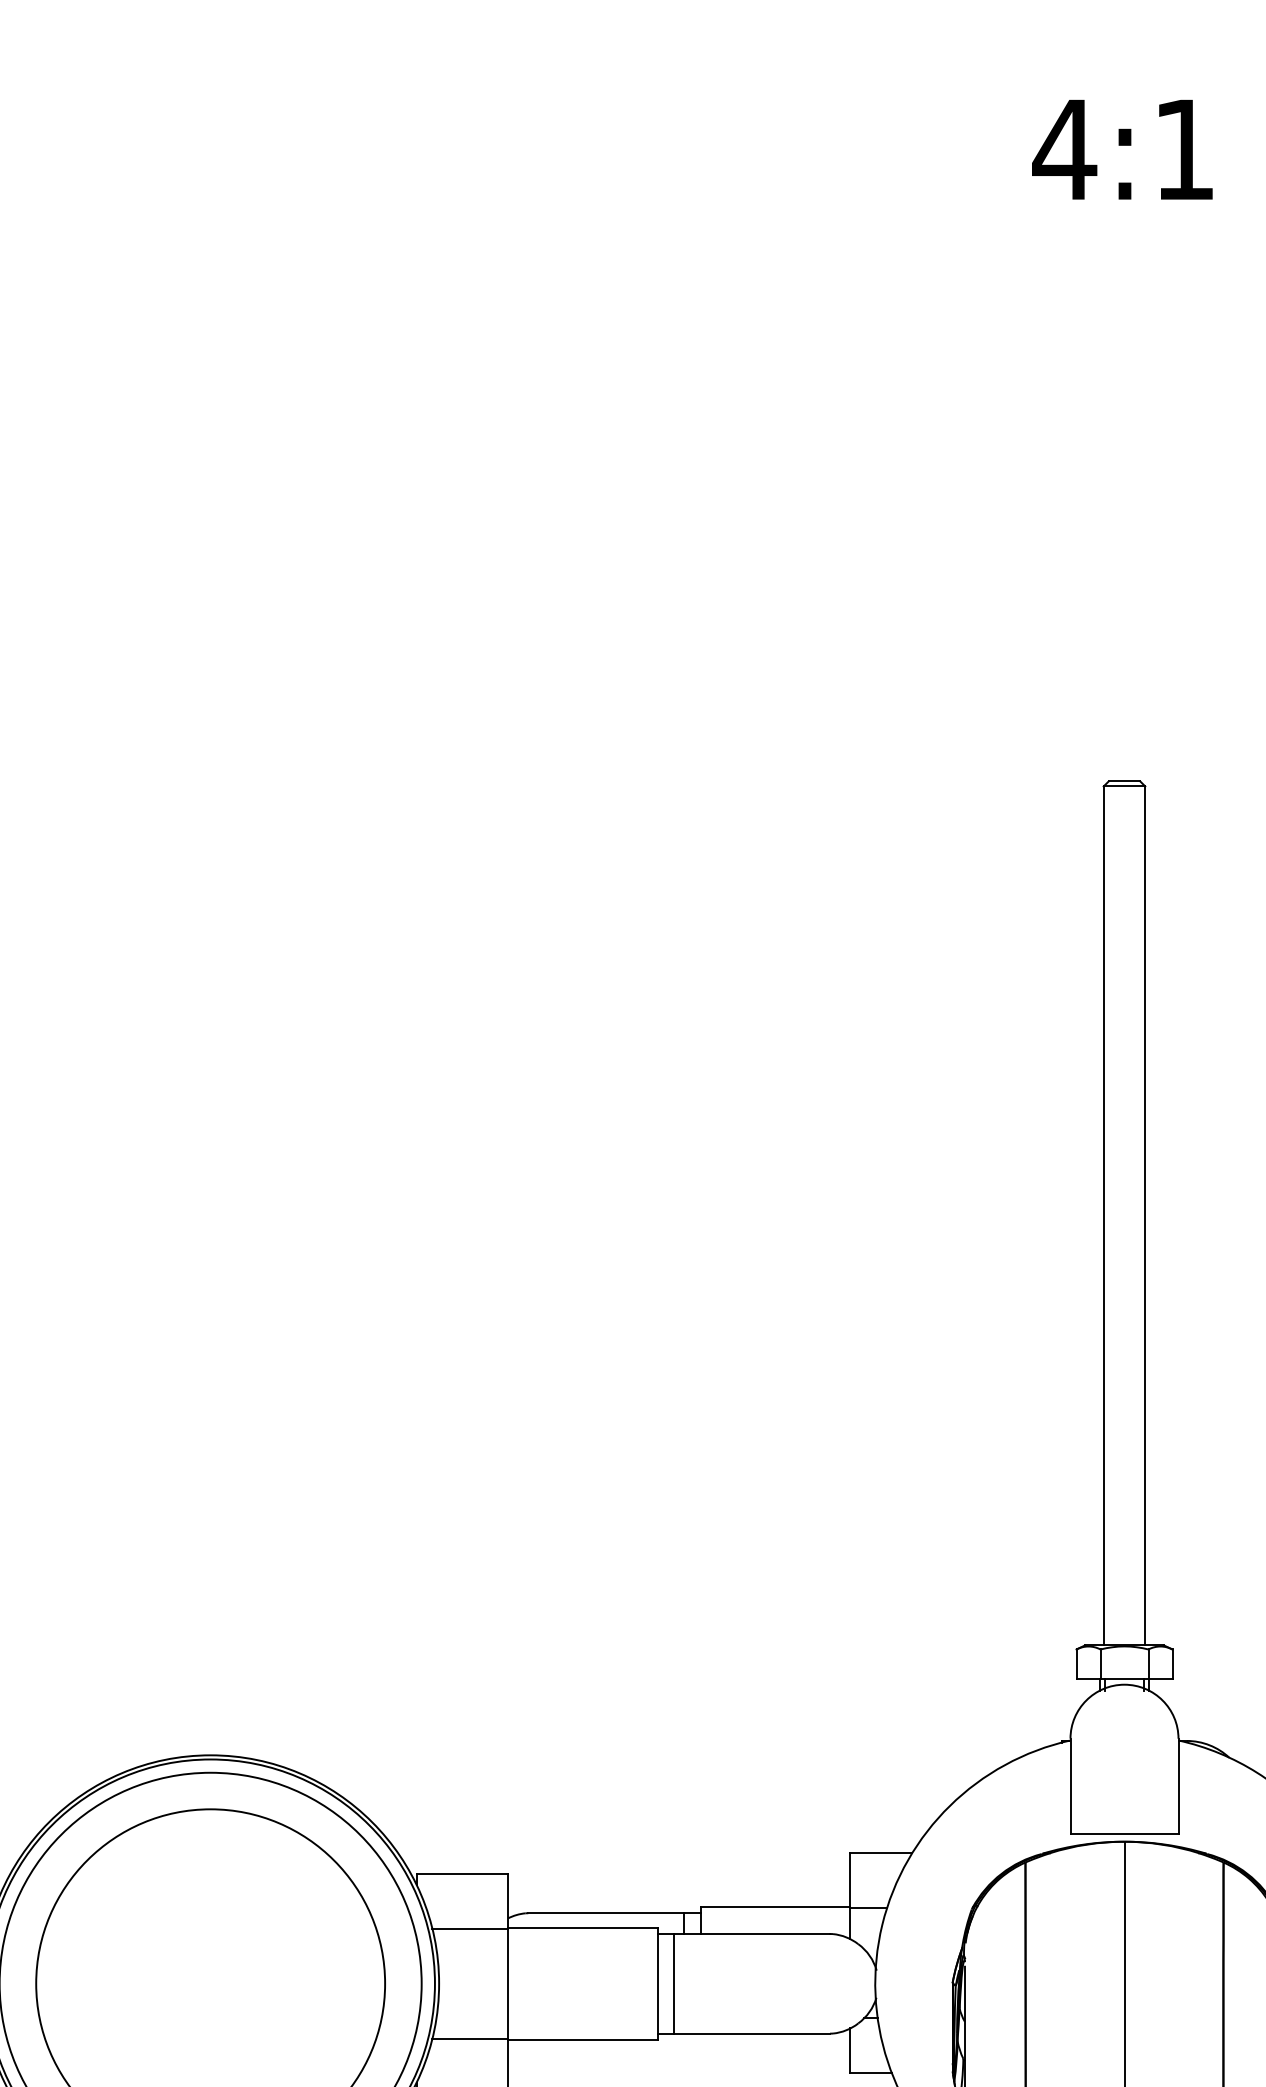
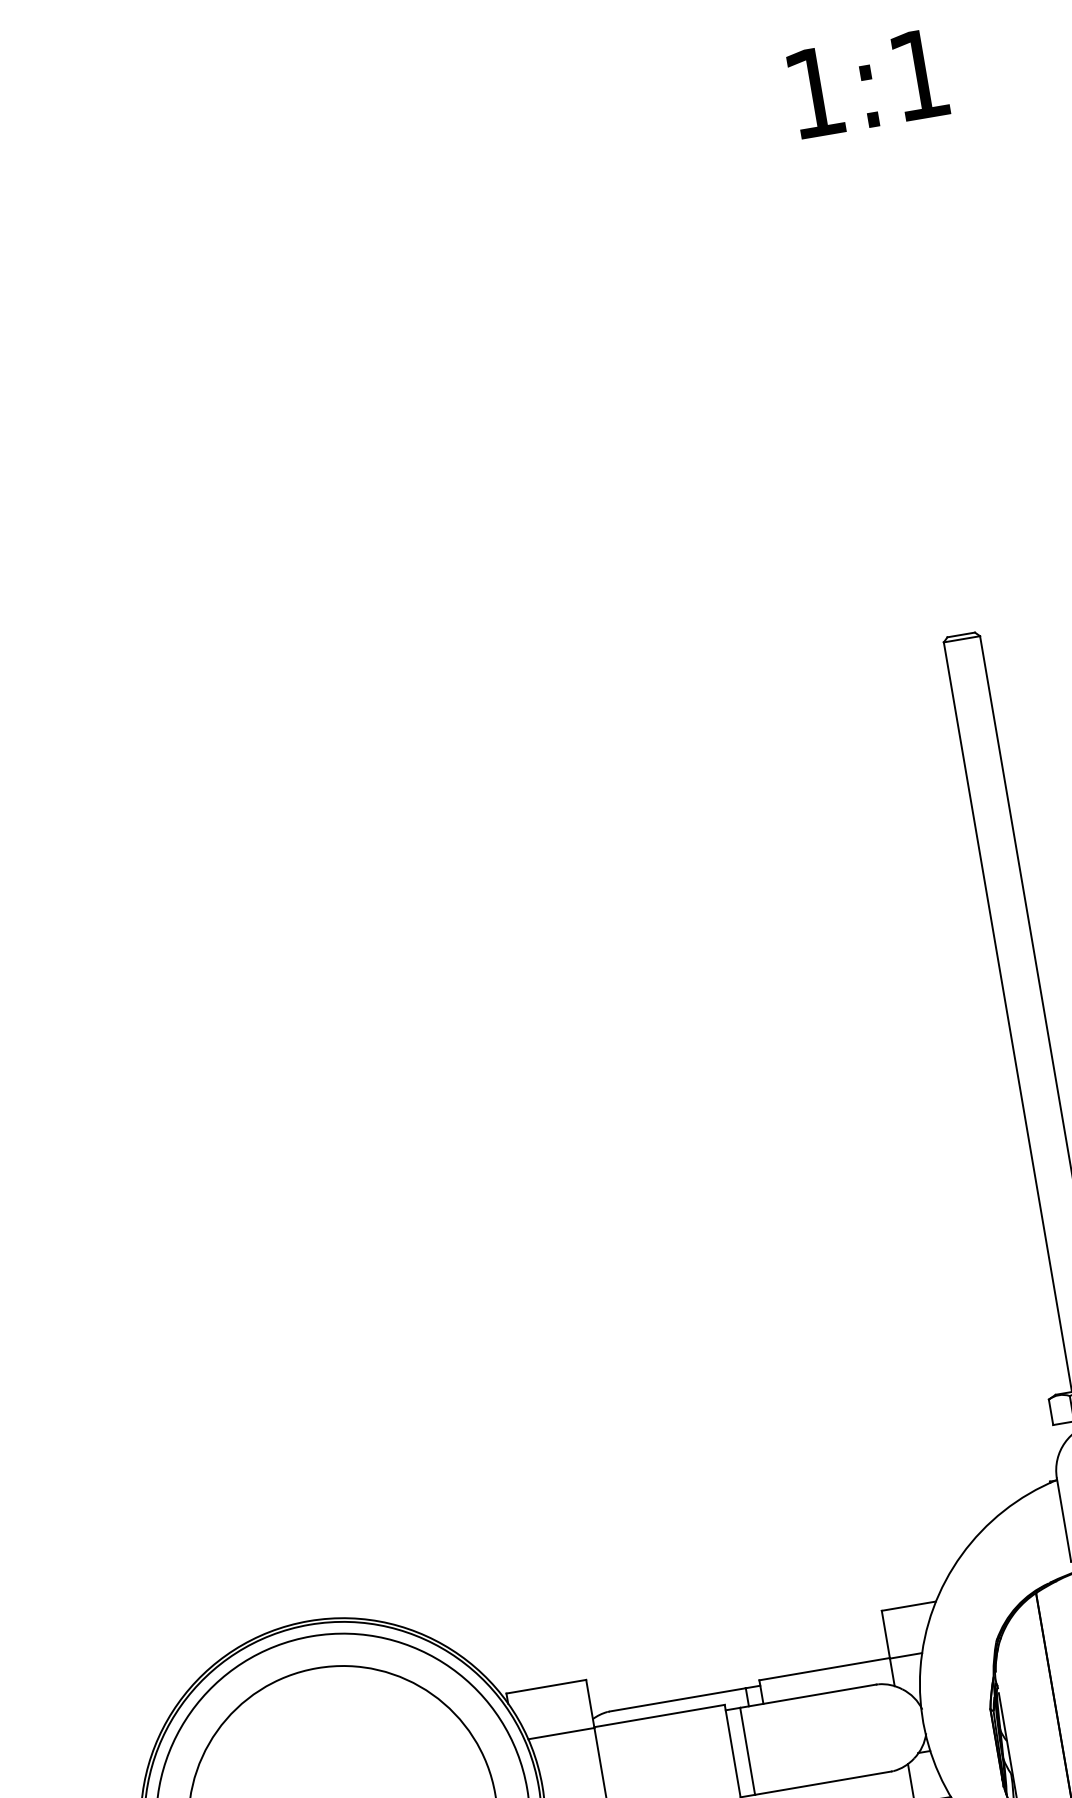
text: (1064, 149) -> (814, 92), 4:1 -> 1:1

